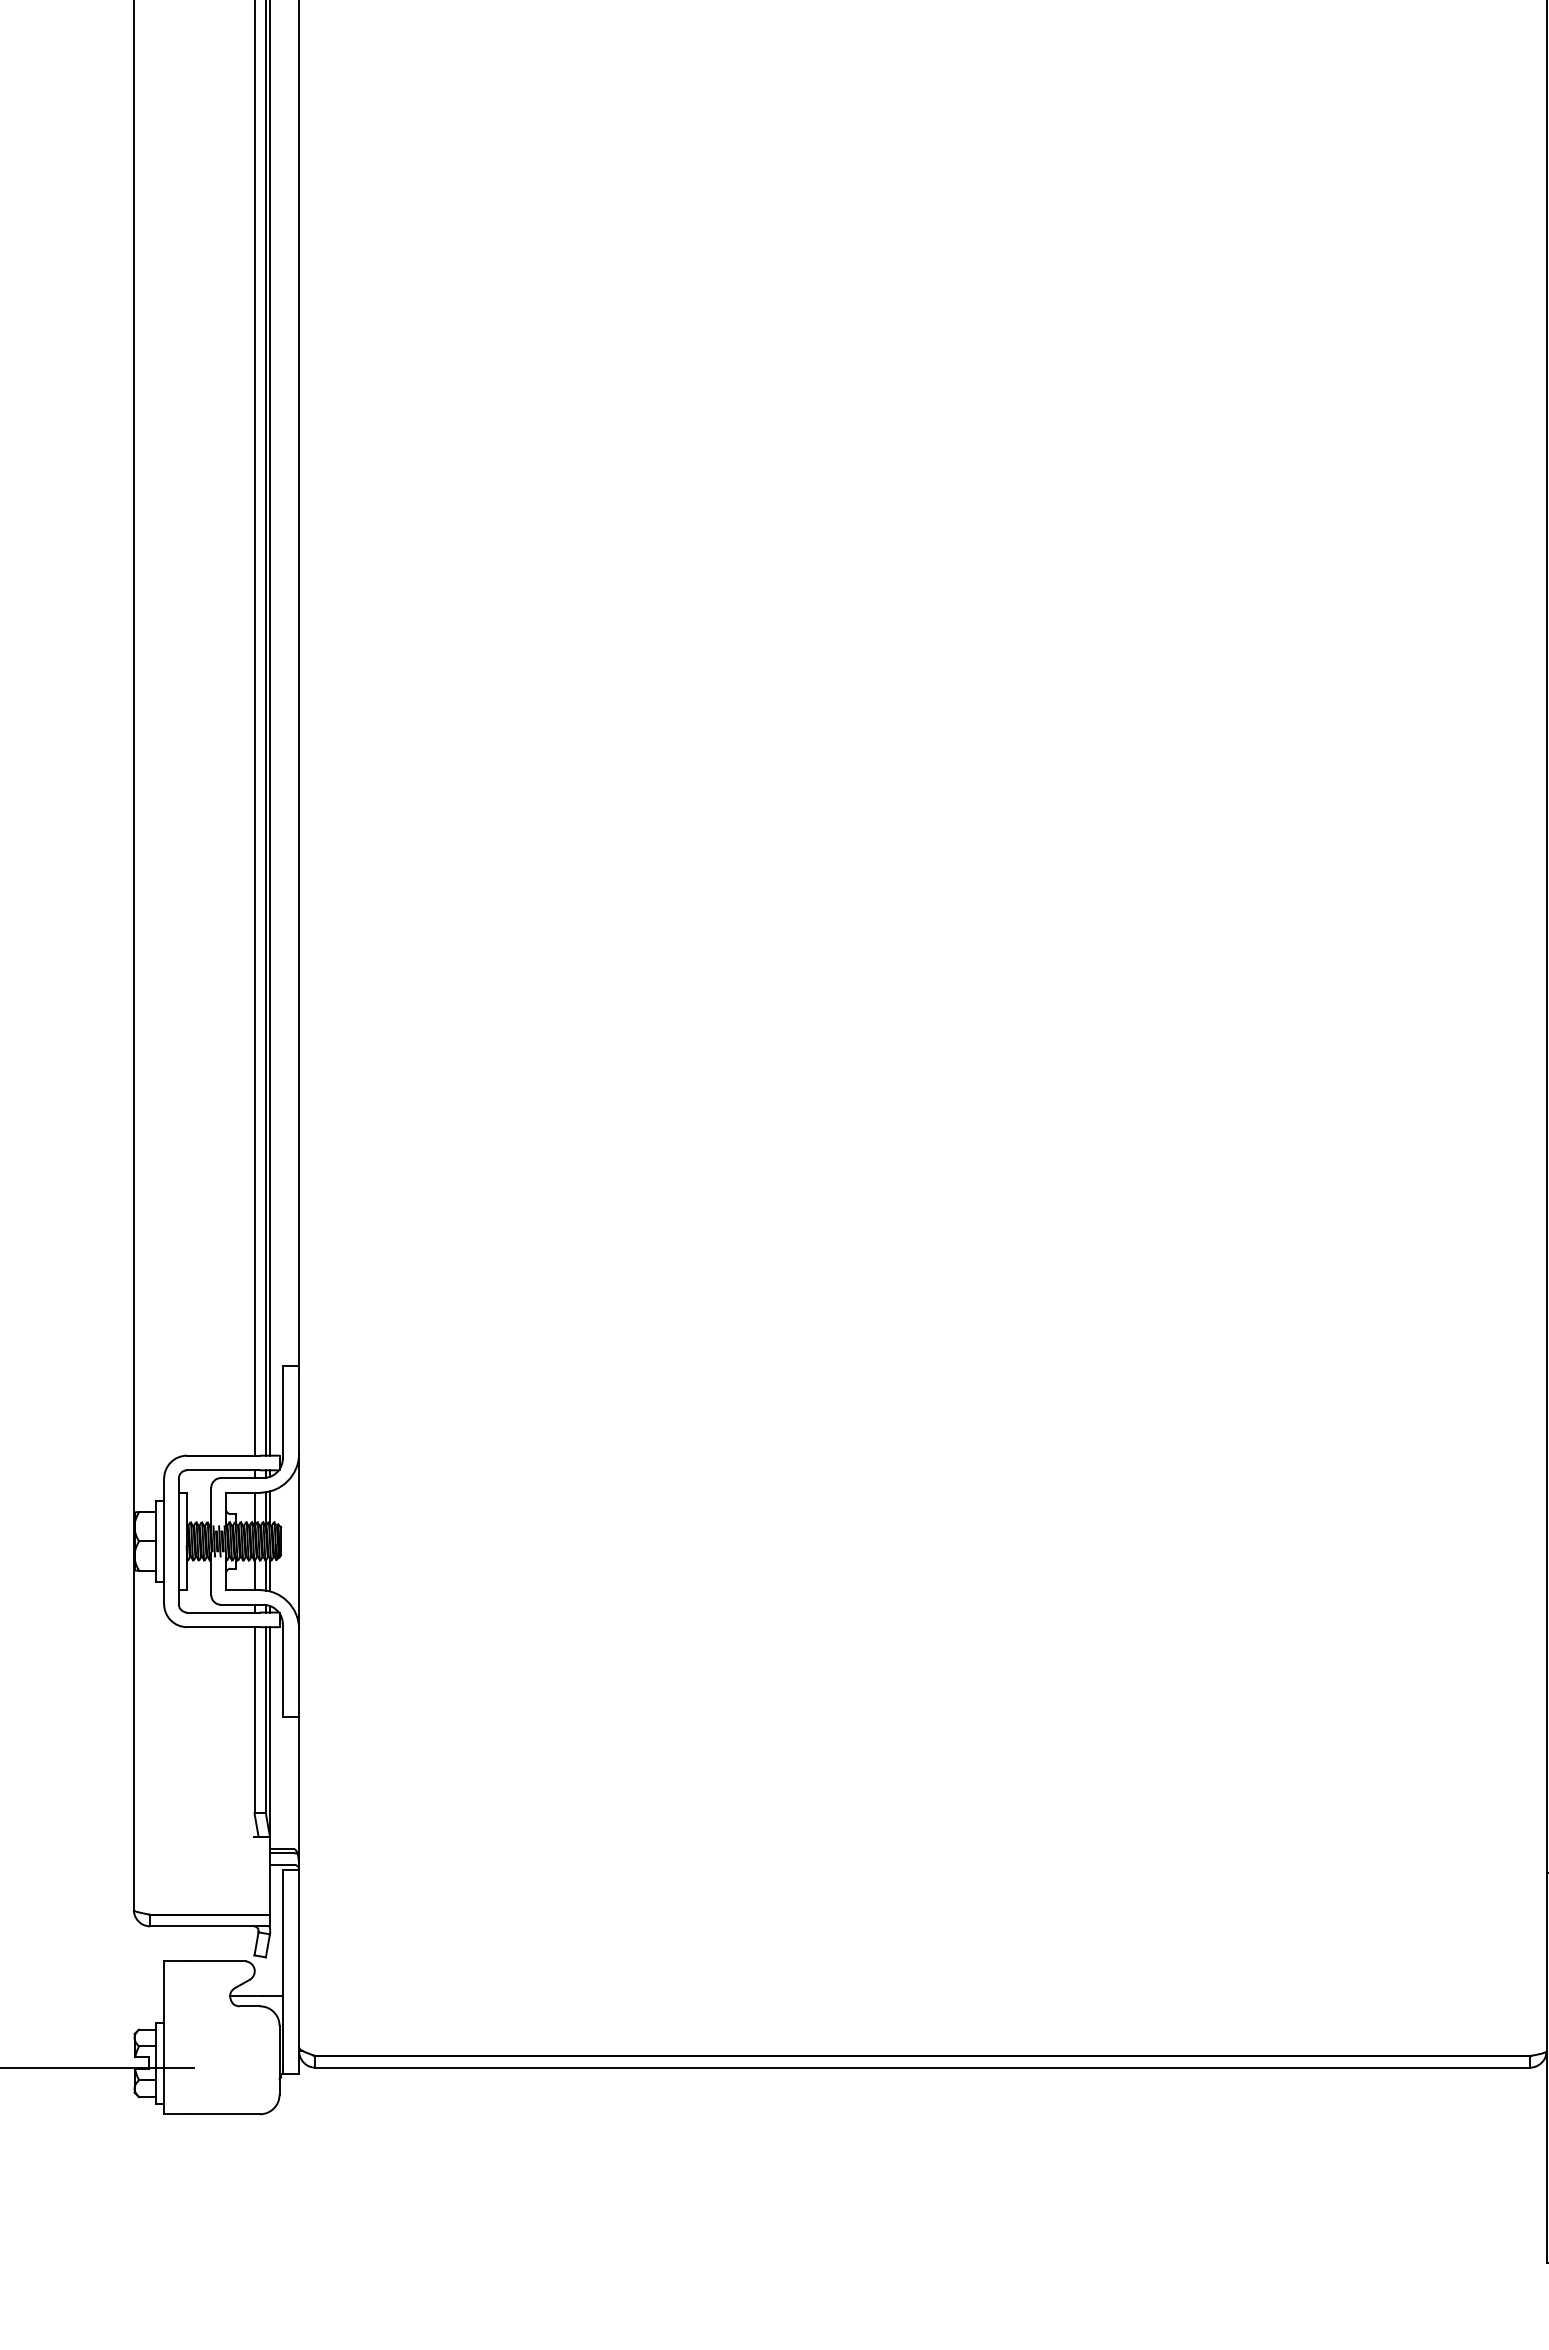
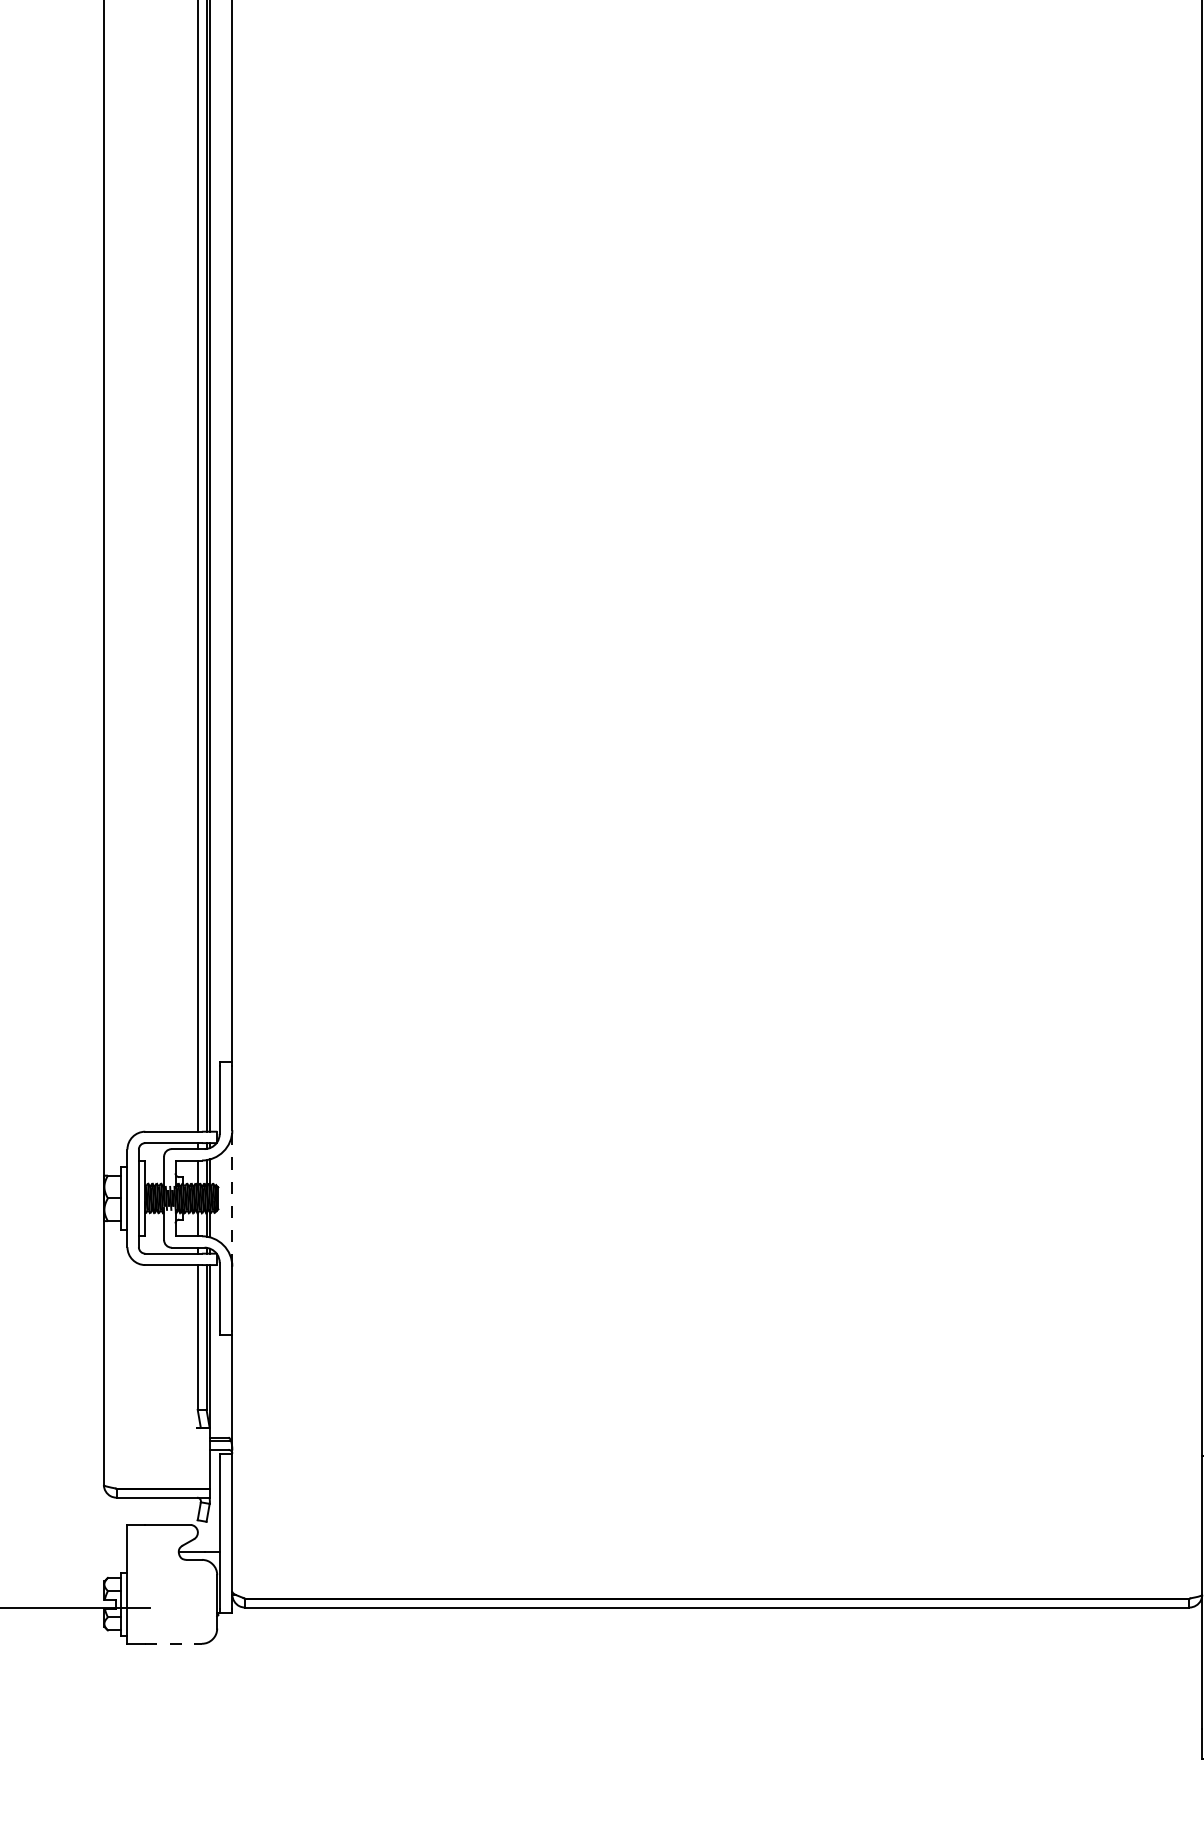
line: (299, 1541) -> (232, 1198), solid -> dashed
line: (224, 2114) -> (174, 1643), solid -> dashed

